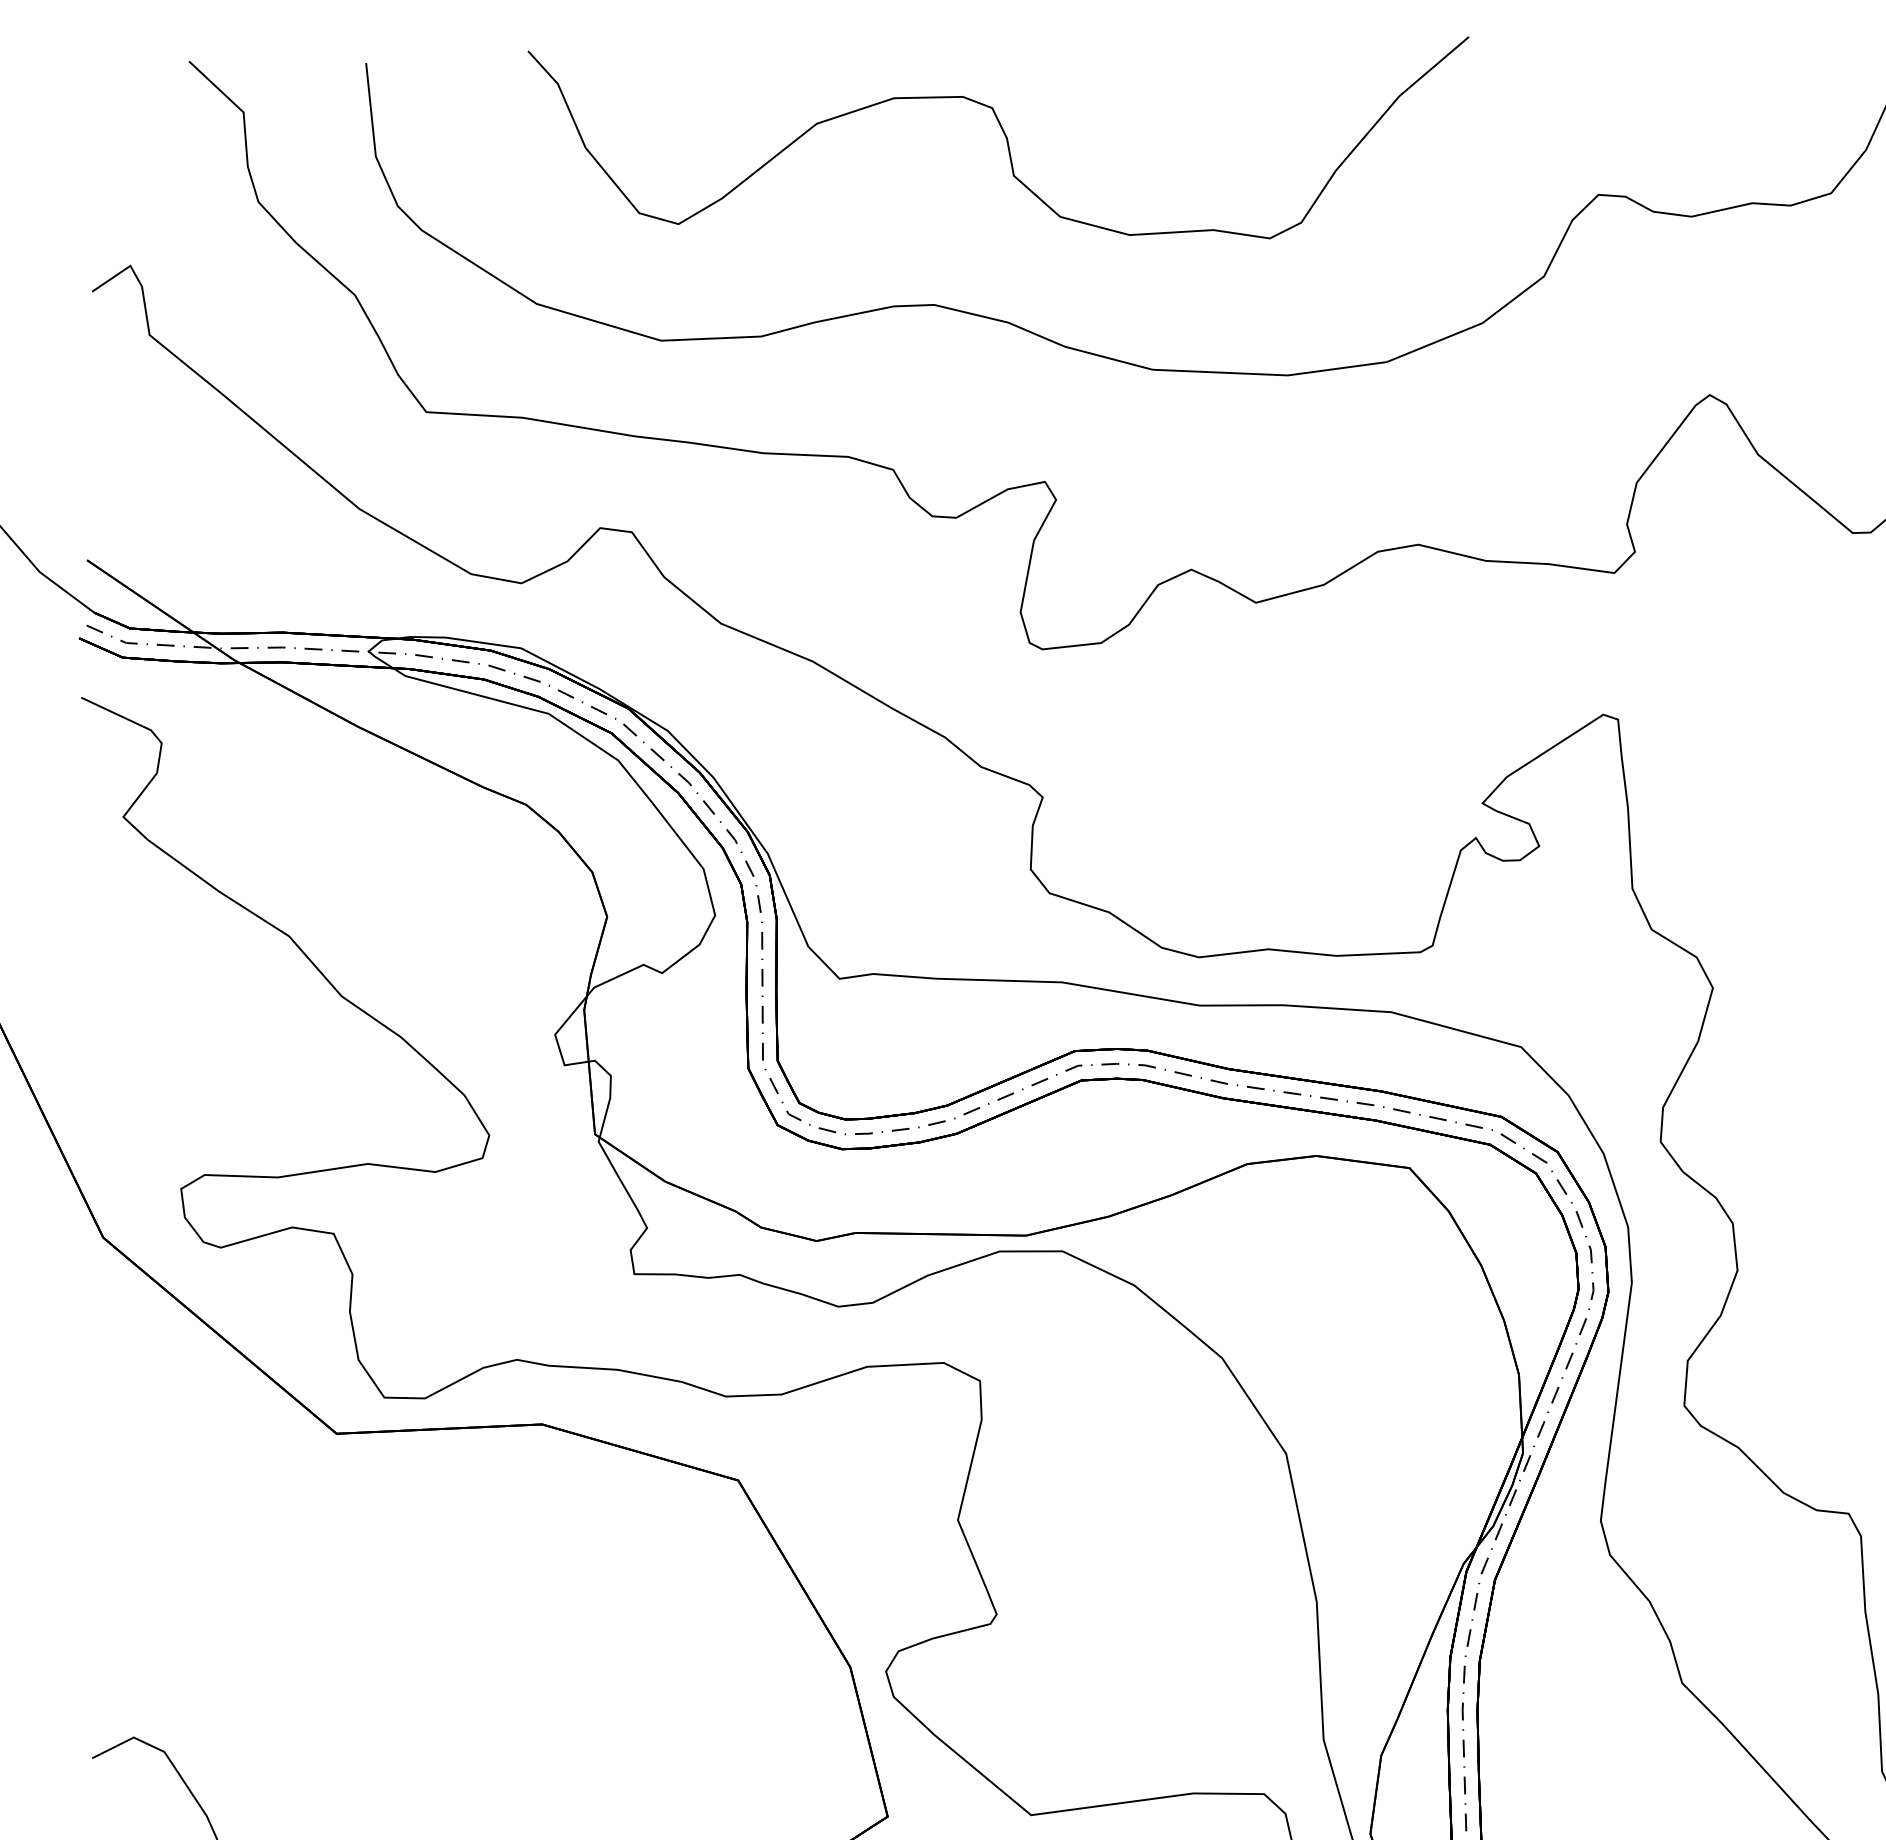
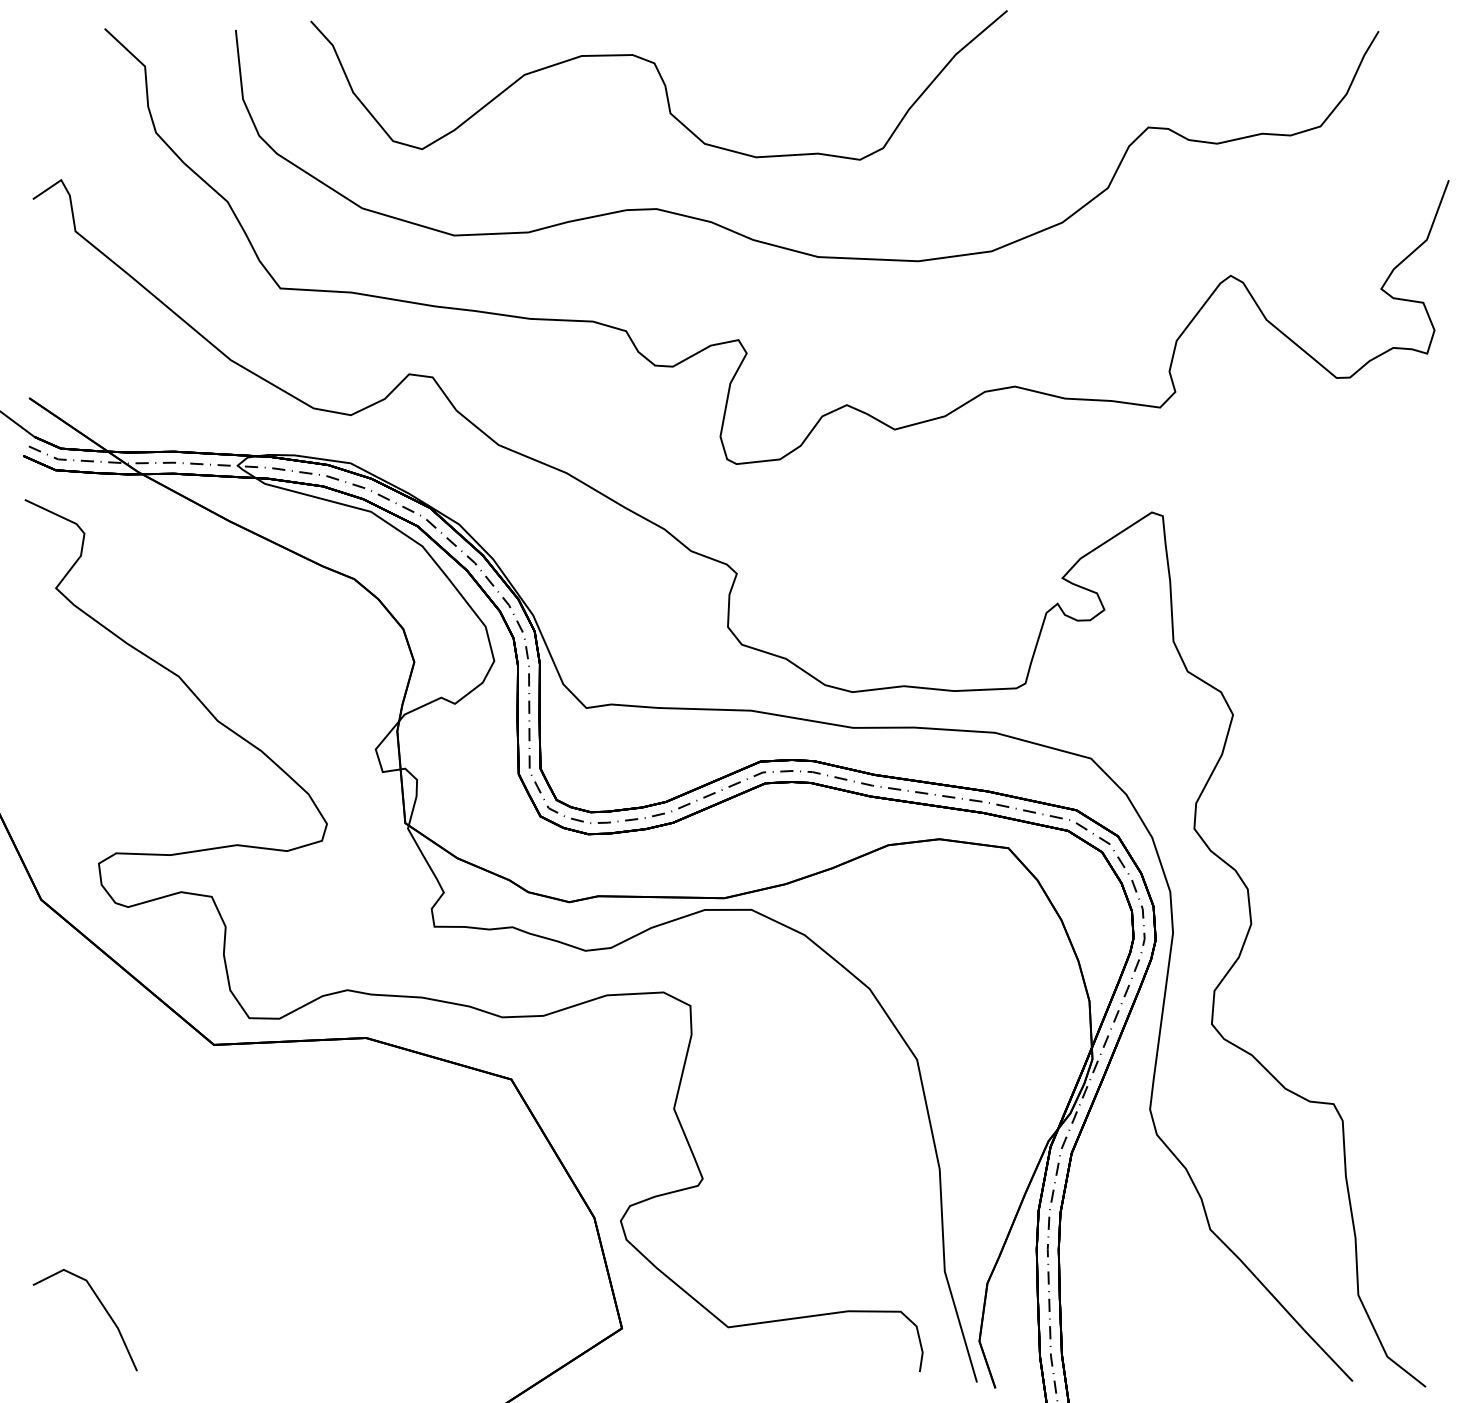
curve: (1003, 134) -> (662, 82), moved

